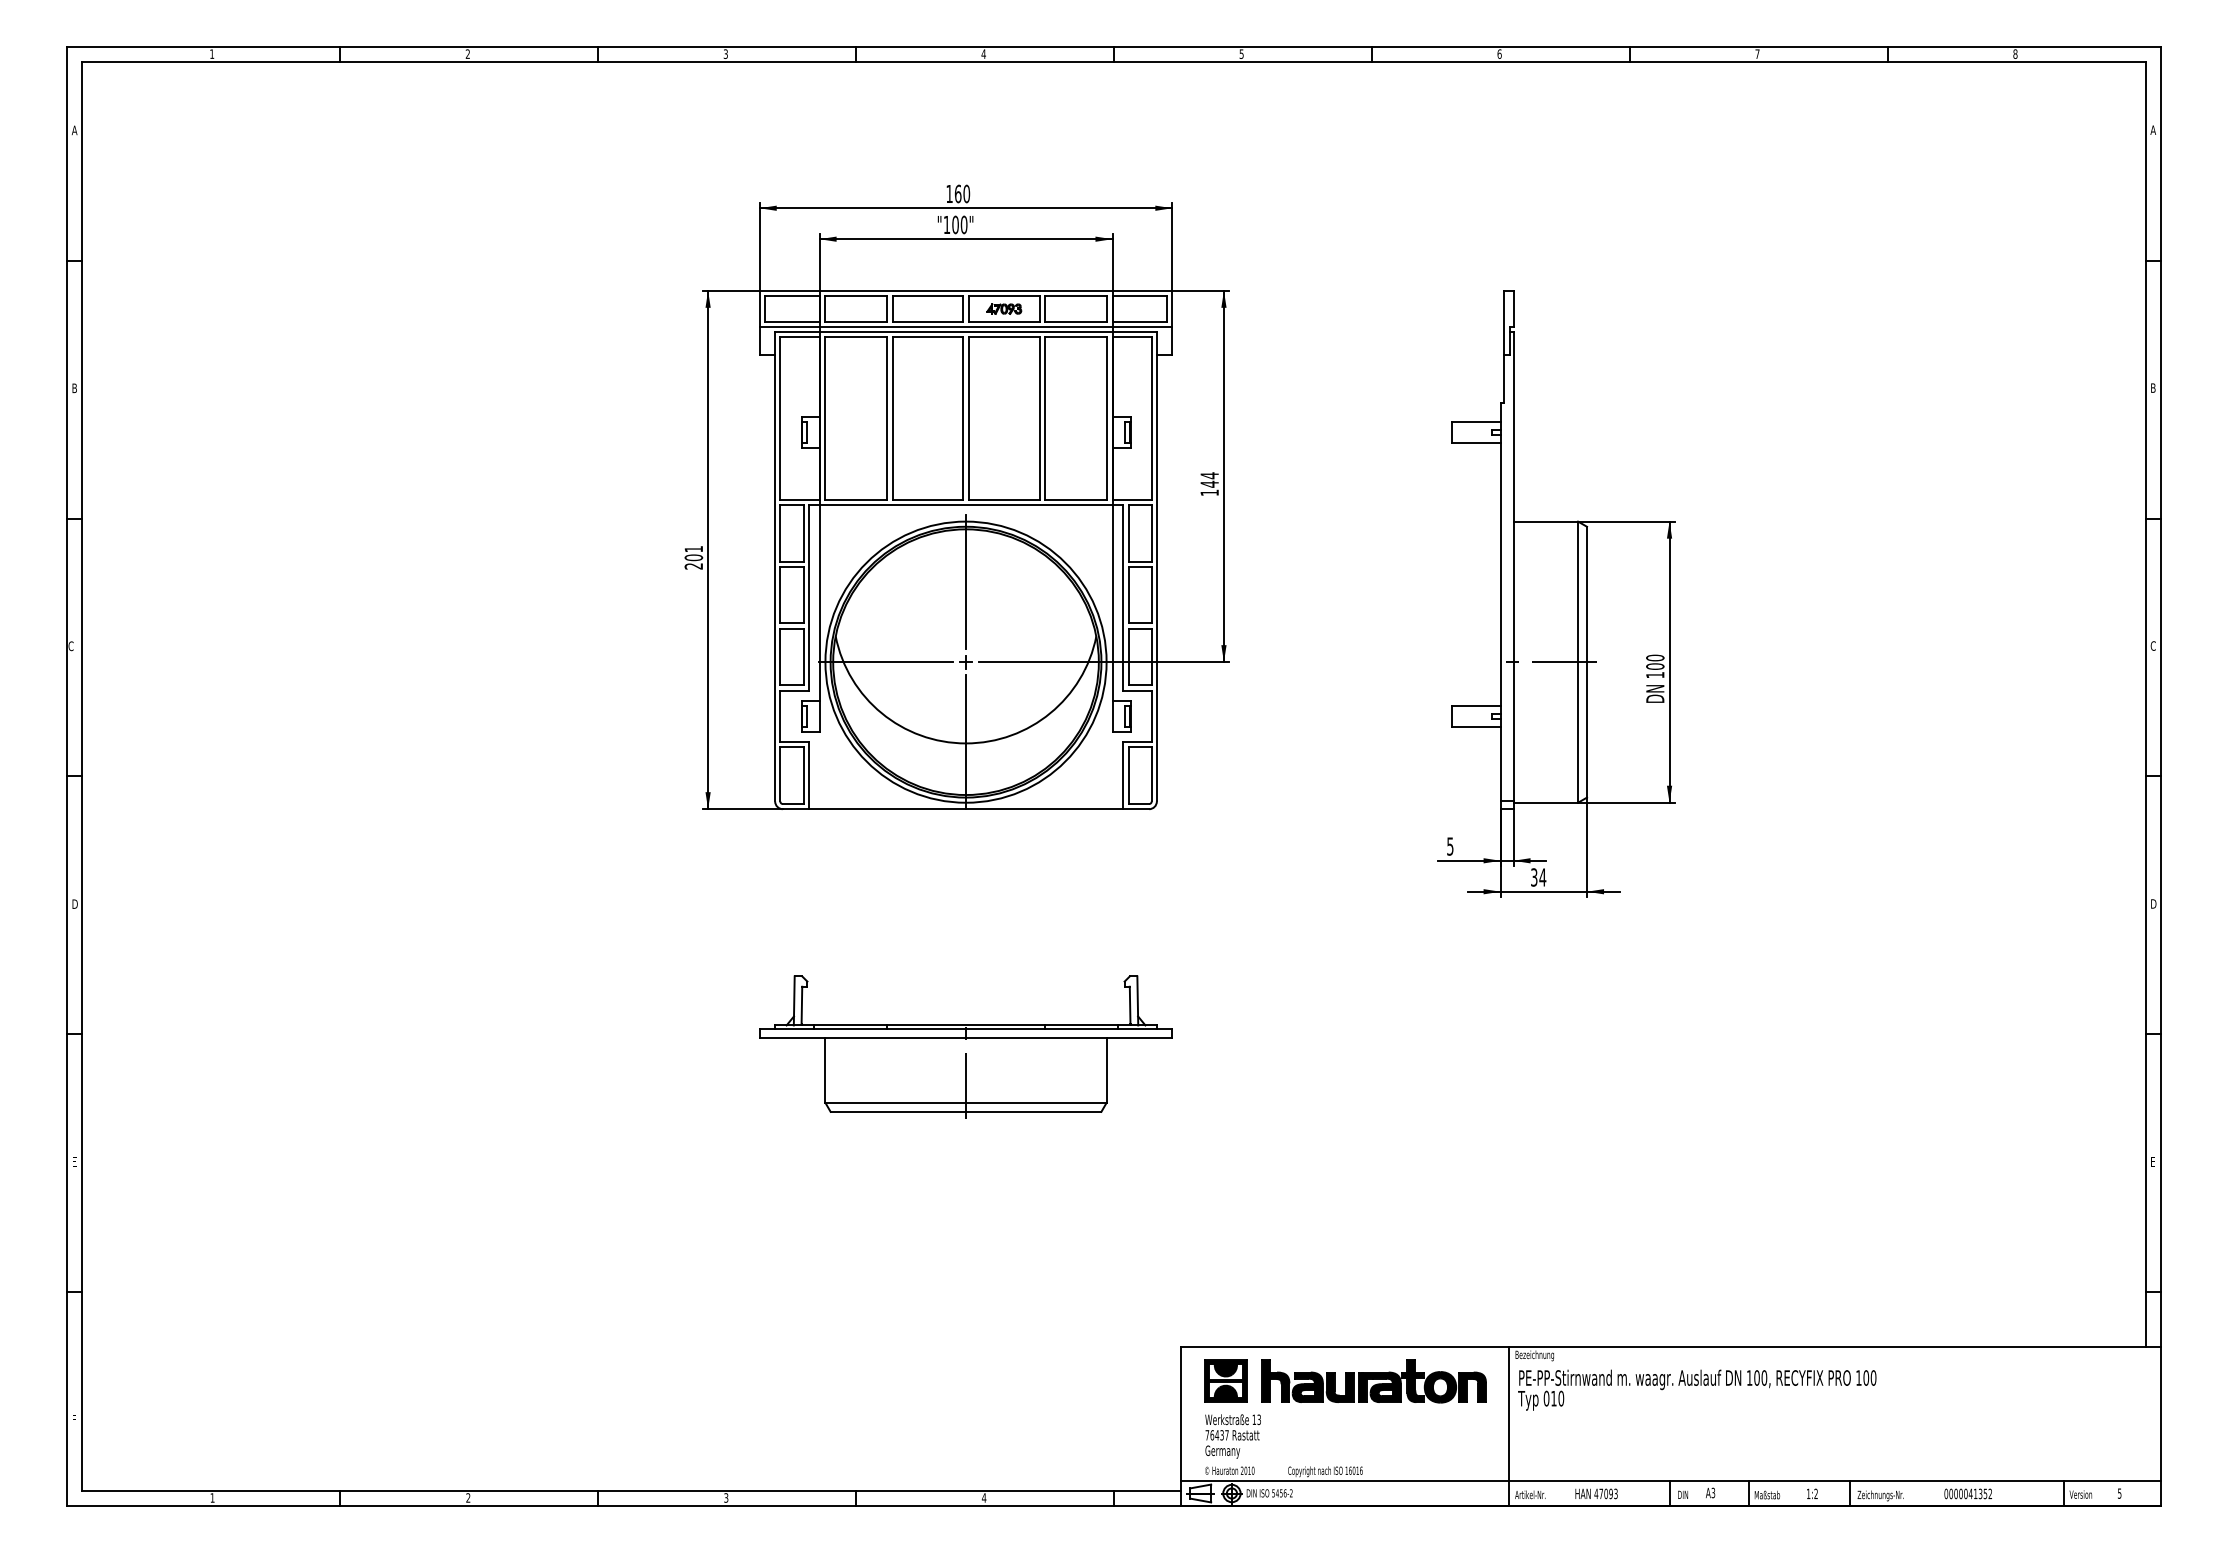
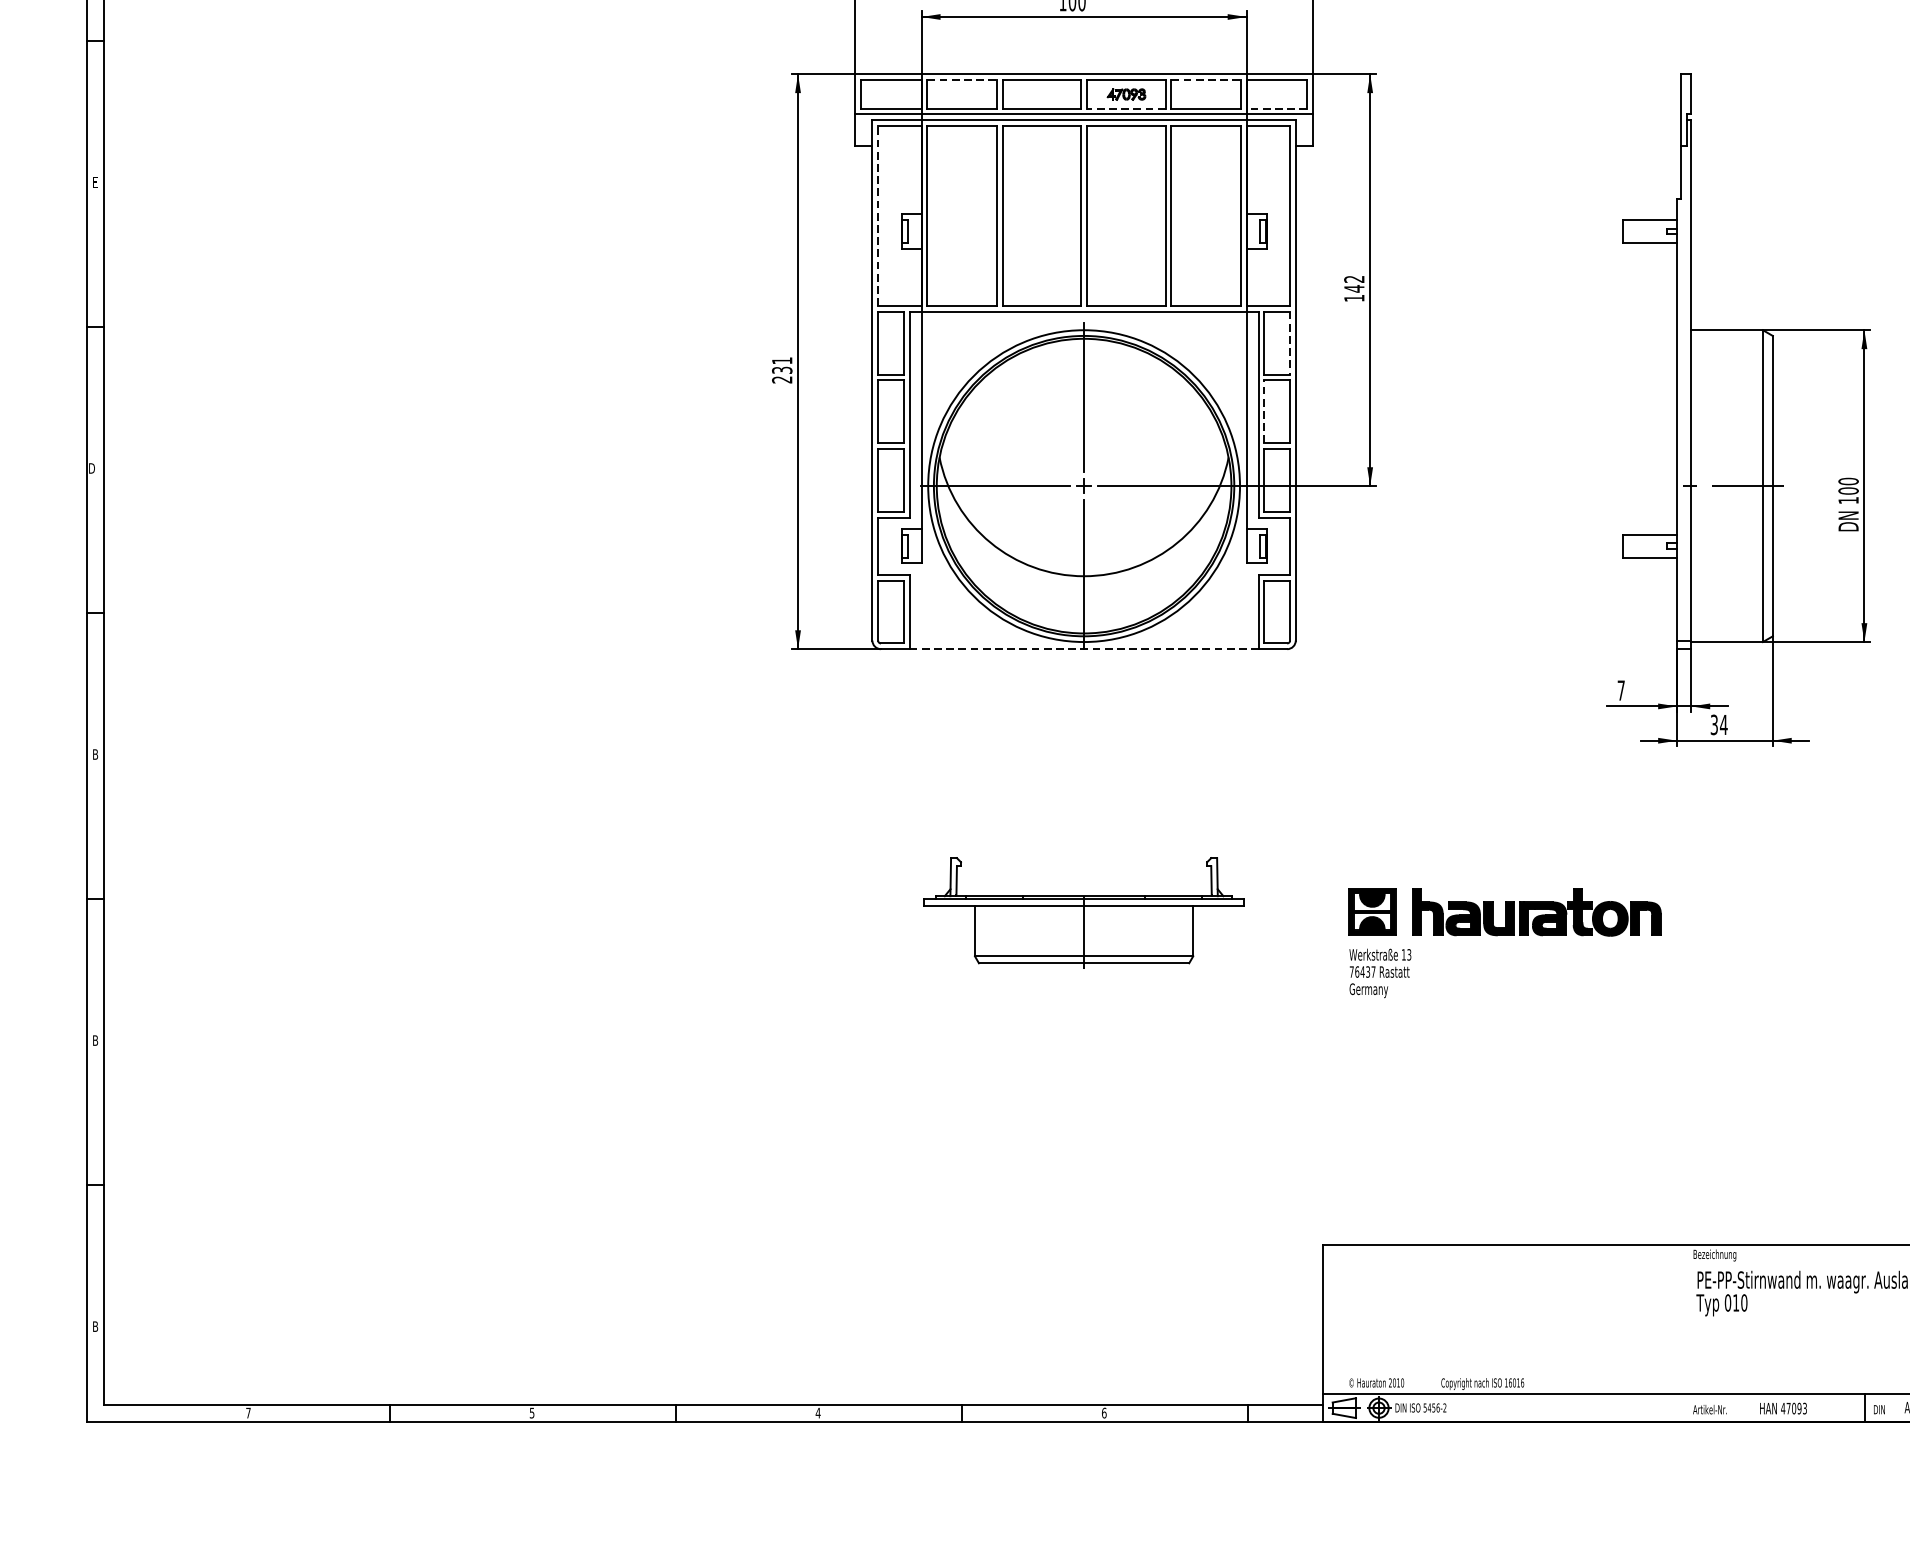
line: (856, 295) -> (962, 79), solid -> dashed
line: (1076, 295) -> (1206, 79), solid -> dashed
line: (1003, 321) -> (1125, 108), solid -> dashed
line: (1139, 321) -> (1276, 108), solid -> dashed
text: (74, 388) -> (95, 182), B -> E
line: (780, 417) -> (878, 214), solid -> dashed
text: (1209, 475) -> (1354, 279), 144 -> 142
line: (1151, 533) -> (1289, 343), solid -> dashed
text: (693, 557) -> (781, 370), 201 -> 231
line: (1128, 594) -> (1264, 411), solid -> dashed
text: (71, 646) -> (91, 468), C -> D
line: (966, 809) -> (1084, 649), solid -> dashed
text: (1450, 846) -> (1621, 690), 5 -> 7
text: (75, 903) -> (96, 753), D -> B
part: (965, 1046) -> (1083, 912), size x0.7
text: (74, 1161) -> (95, 1039), E -> B
part: (1345, 1408) -> (1504, 942), moved
text: (74, 1419) -> (95, 1326), F -> B
line: (1508, 1426) -> (1685, 1333), removed
text: (212, 1497) -> (248, 1412), 1 -> 7
text: (468, 1497) -> (532, 1412), 2 -> 5
text: (726, 1497) -> (818, 1412), 3 -> 4
text: (983, 1497) -> (1103, 1412), 4 -> 6

